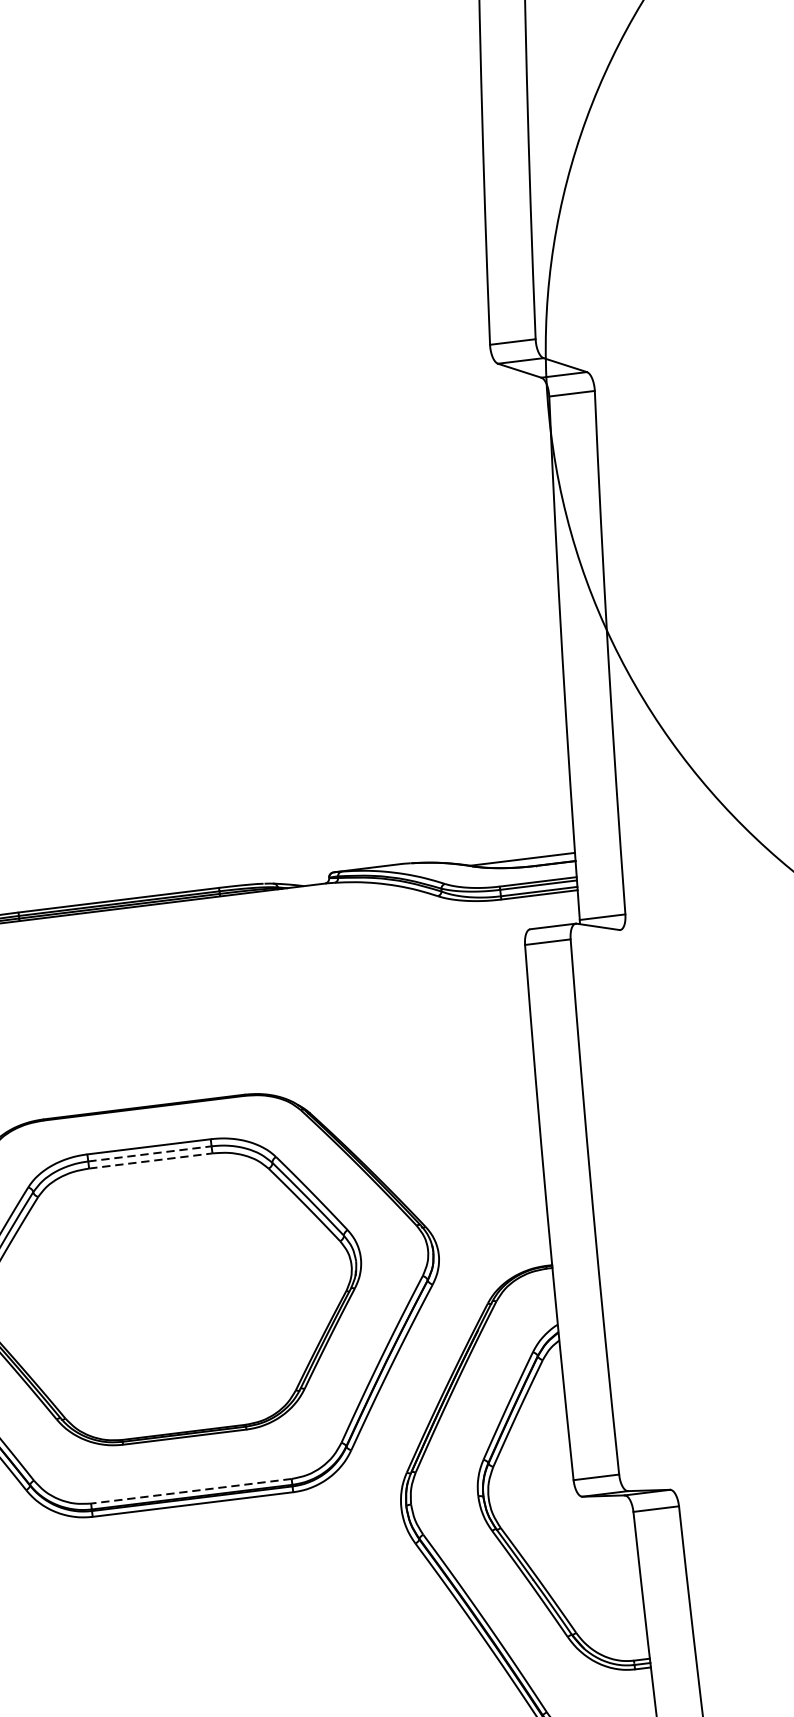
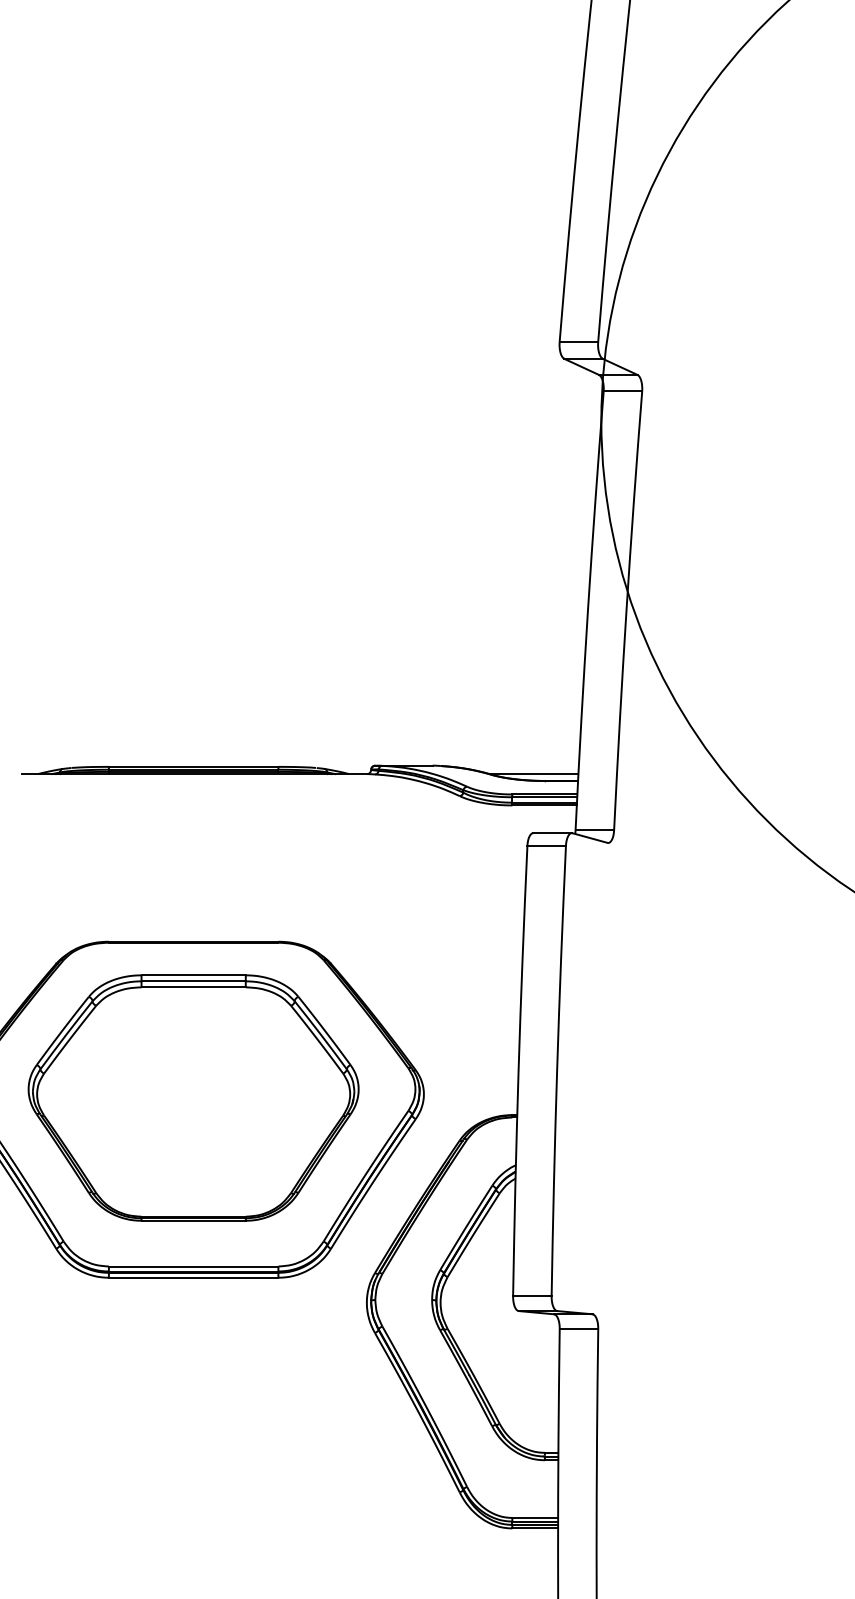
line: (150, 1153) -> (194, 981), dashed -> solid
line: (151, 1161) -> (194, 987), dashed -> solid
line: (191, 1491) -> (193, 1266), dashed -> solid

